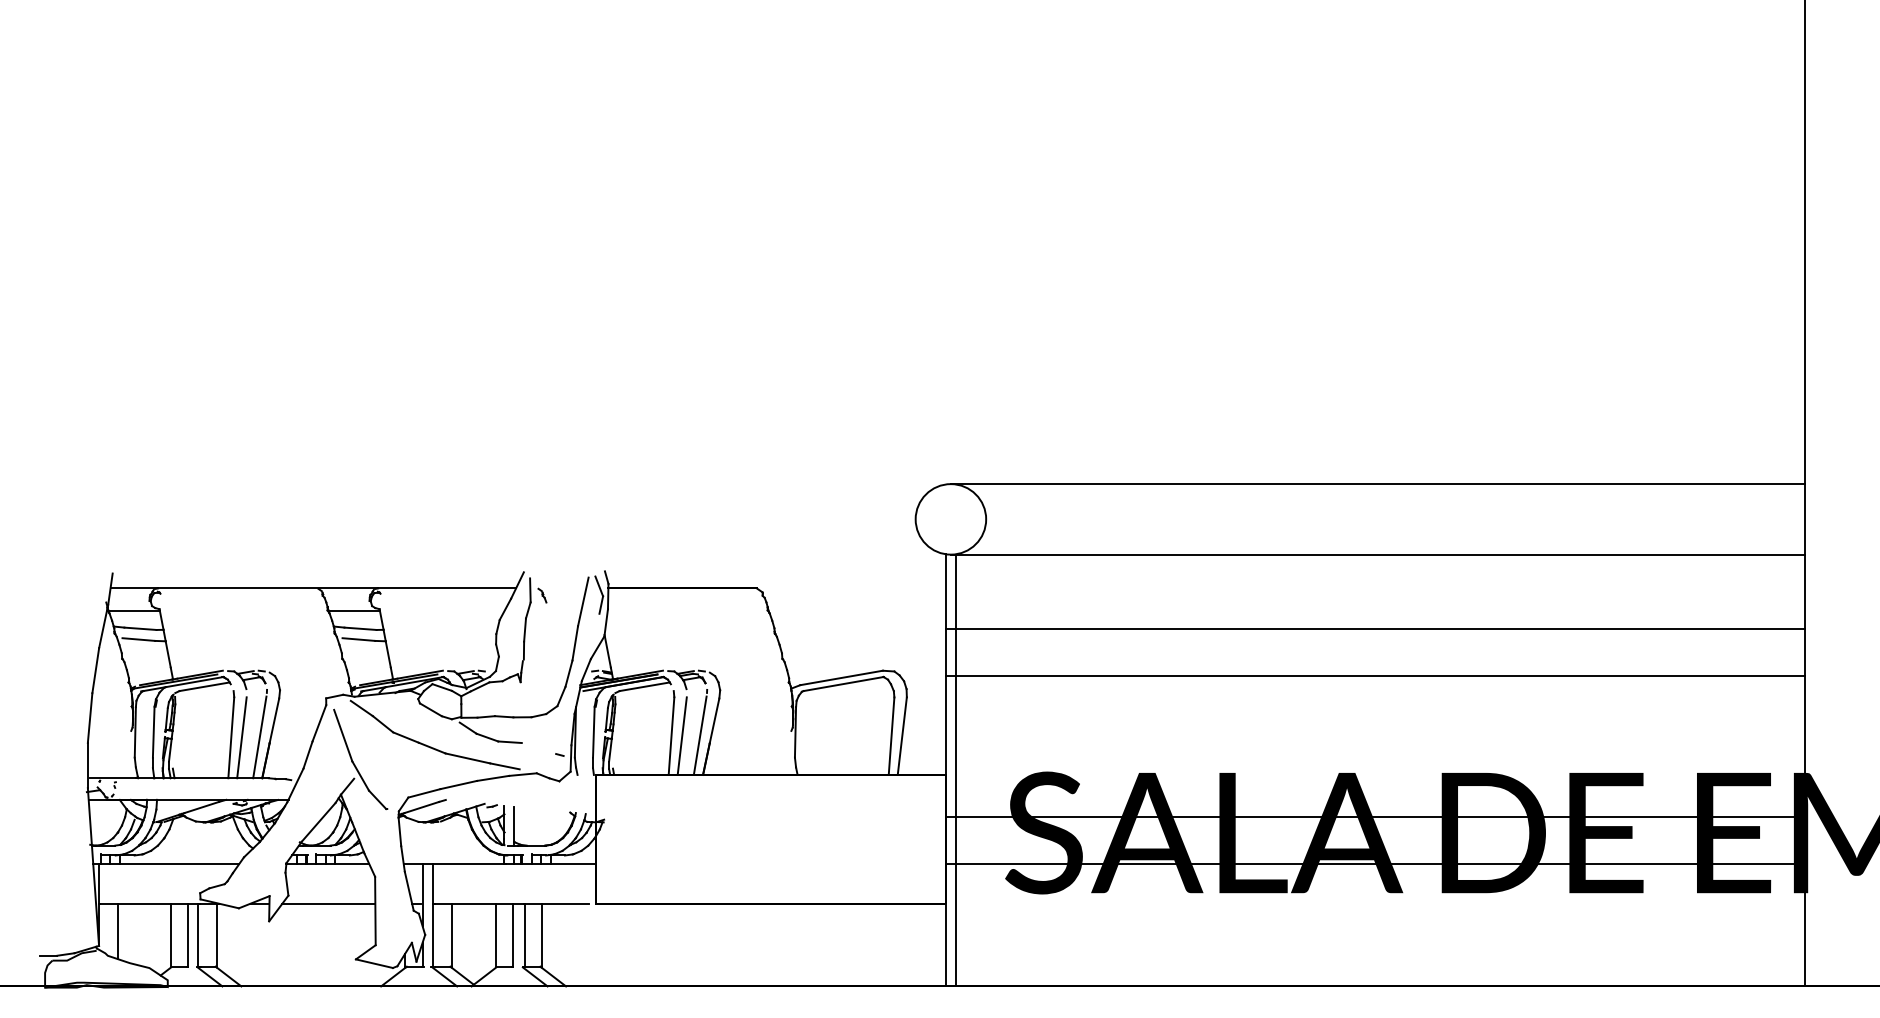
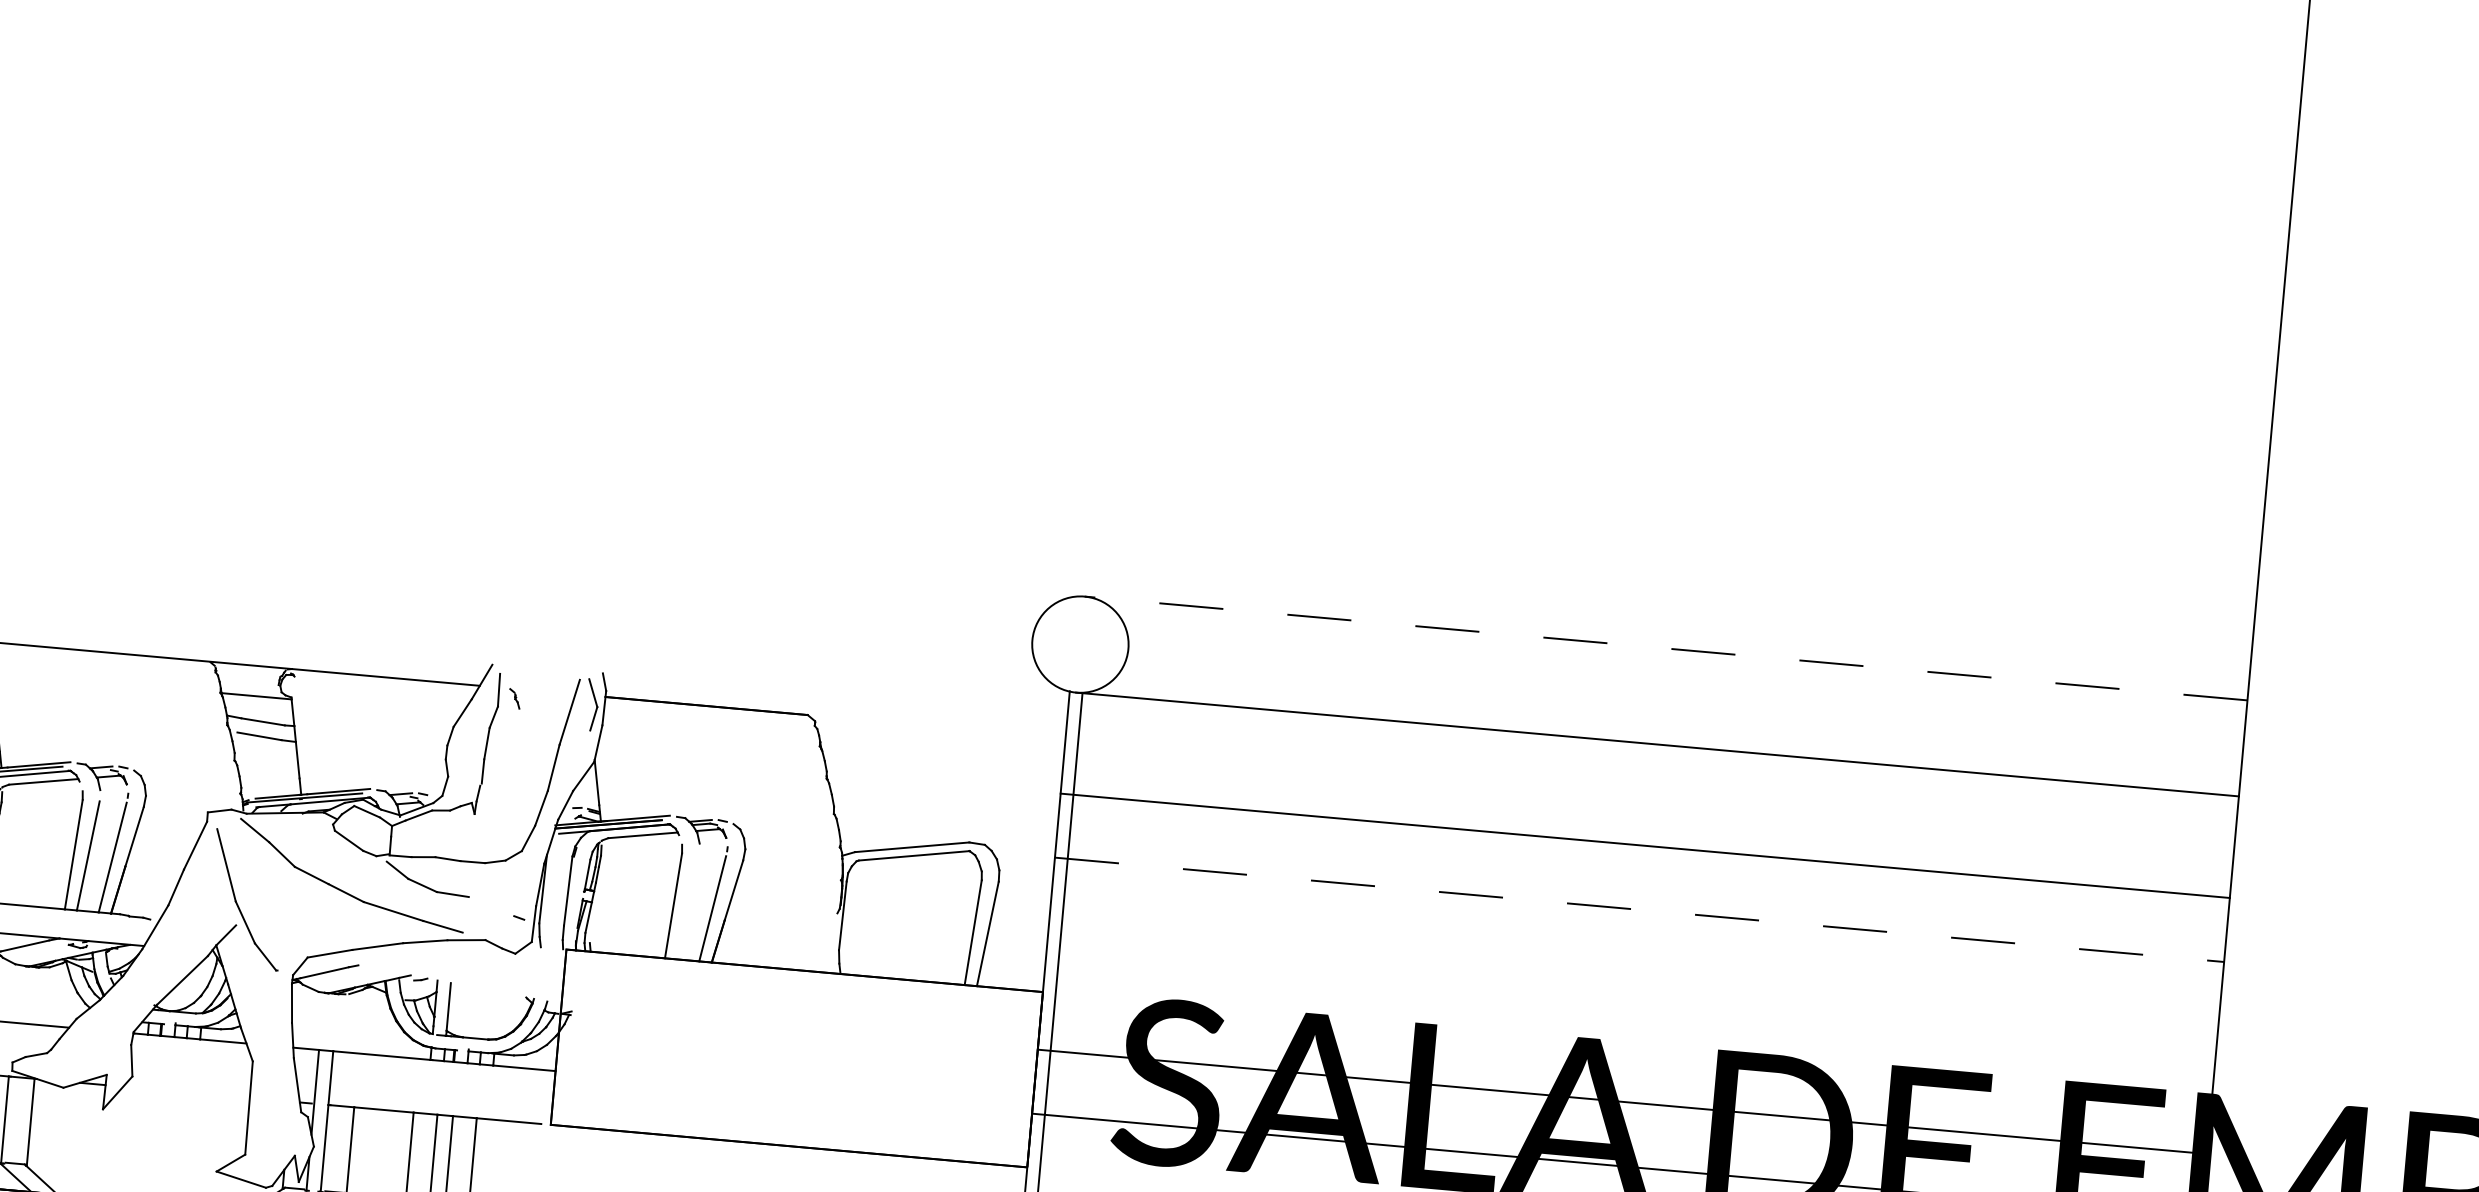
line: (1377, 484) -> (1665, 648), solid -> dashed
line: (1375, 676) -> (1639, 910), solid -> dashed
line: (681, 735) -> (687, 906), removed
line: (328, 903) -> (186, 1092), removed

